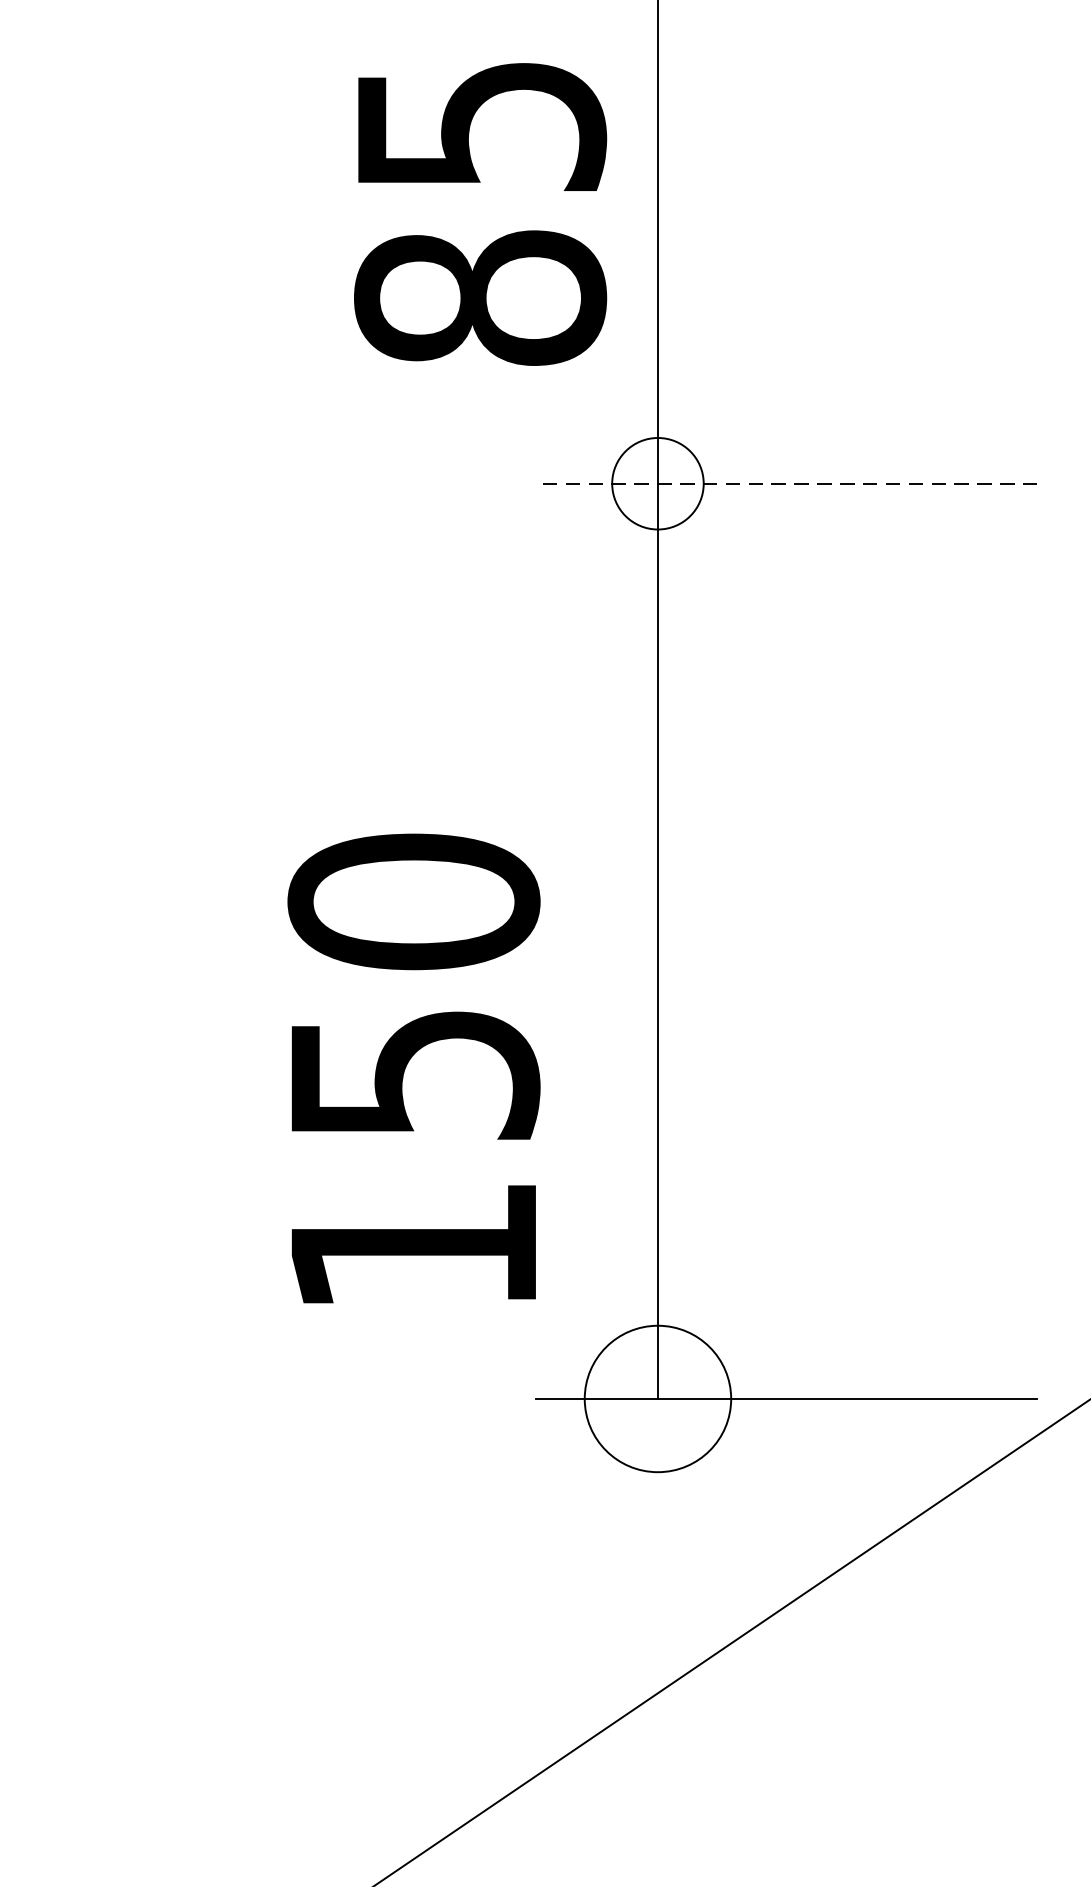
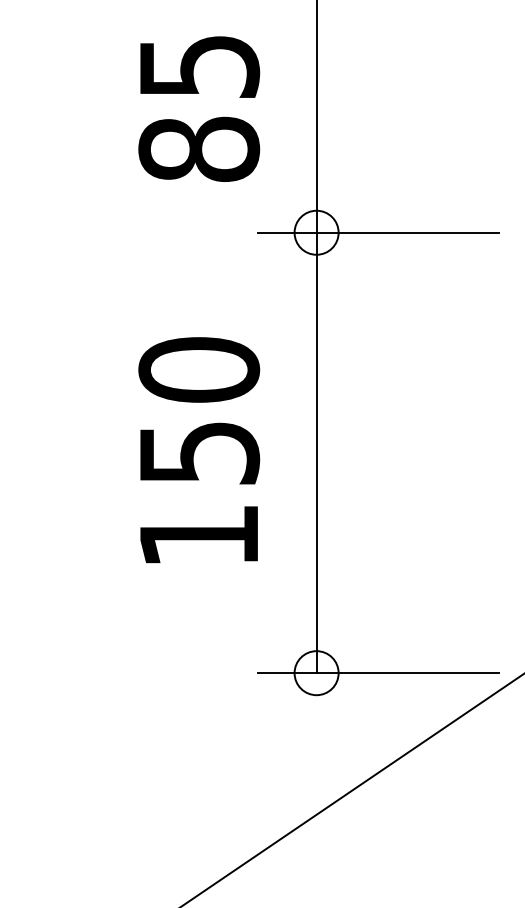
text: (481, 213) -> (199, 108), moved
line: (786, 483) -> (378, 232), dashed -> solid
text: (414, 1069) -> (199, 450), moved
circle: (657, 1399) -> (316, 673), size x0.62

